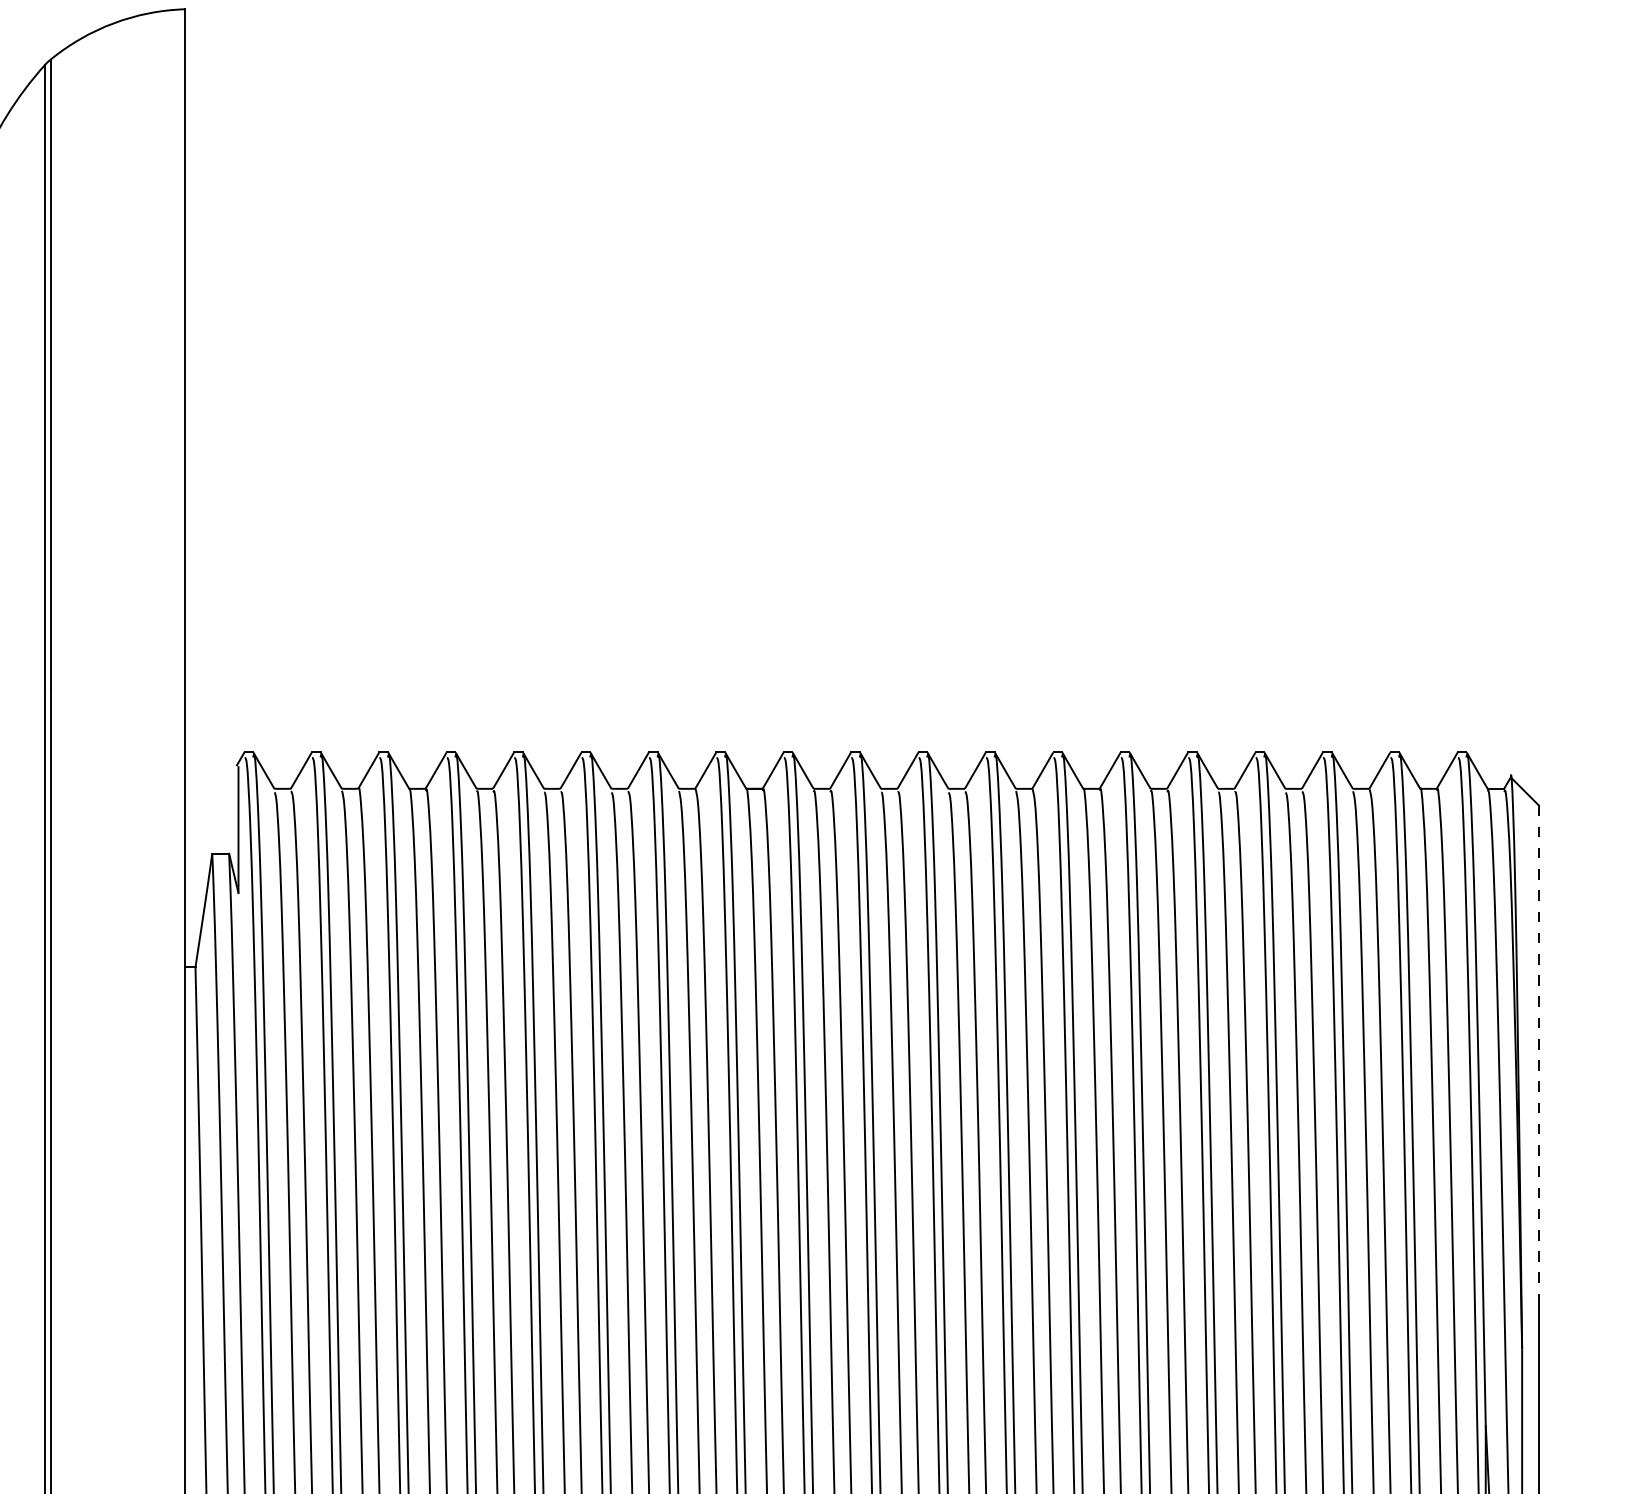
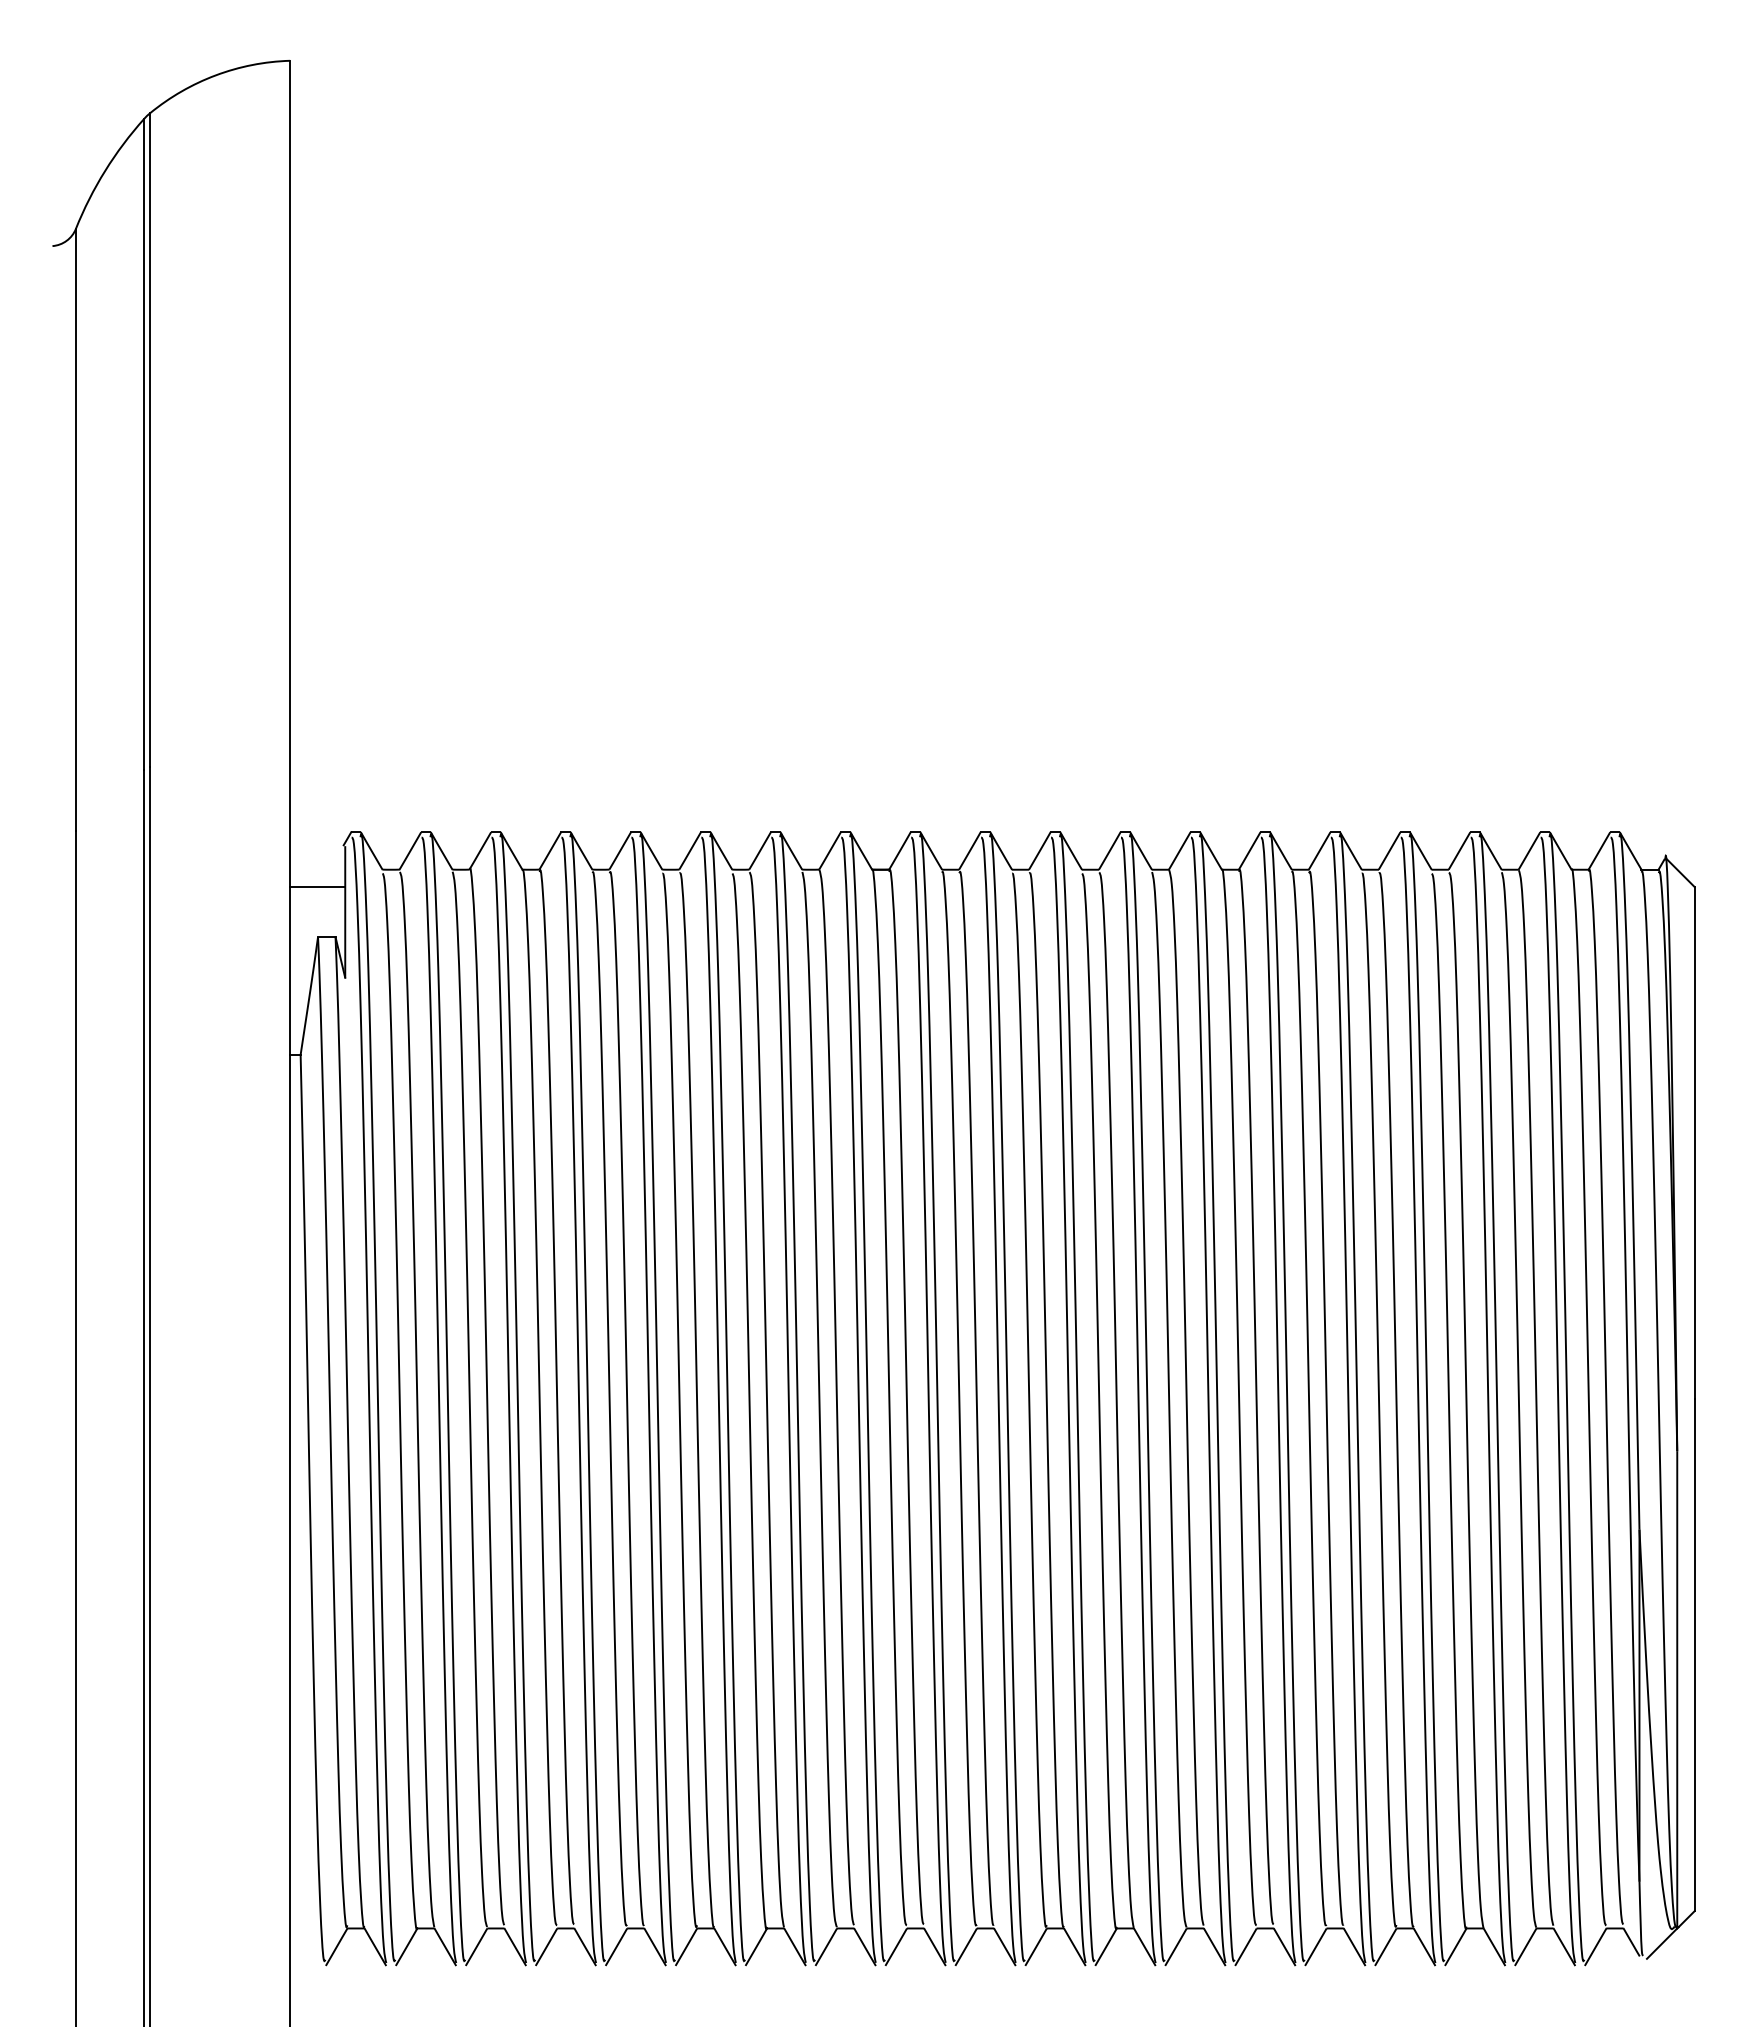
line: (211, 805) -> (317, 886), added
line: (1538, 1052) -> (1694, 1143), dashed -> solid

